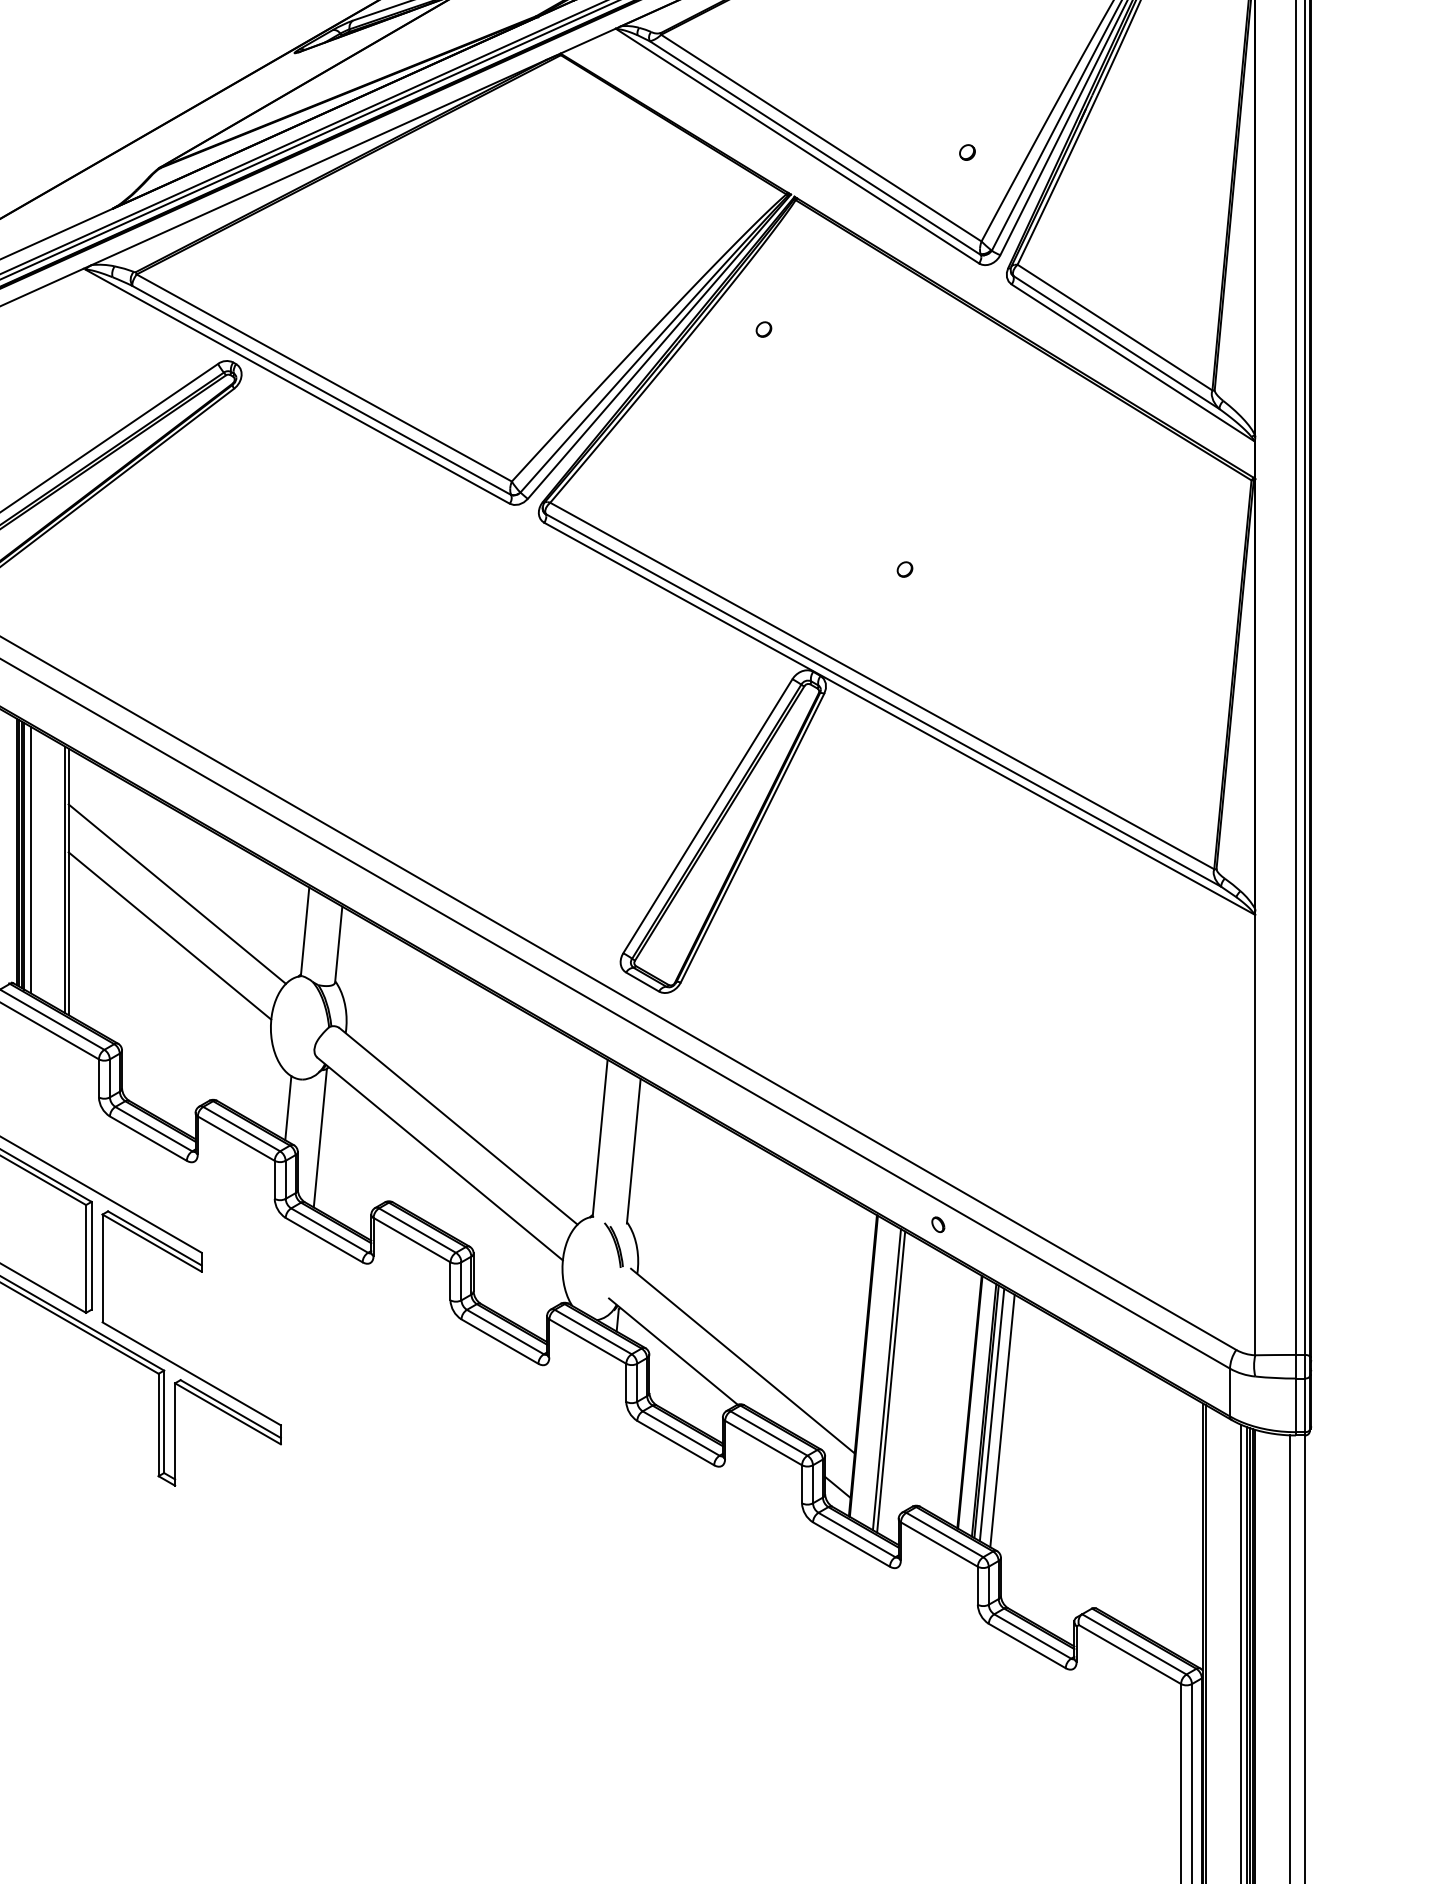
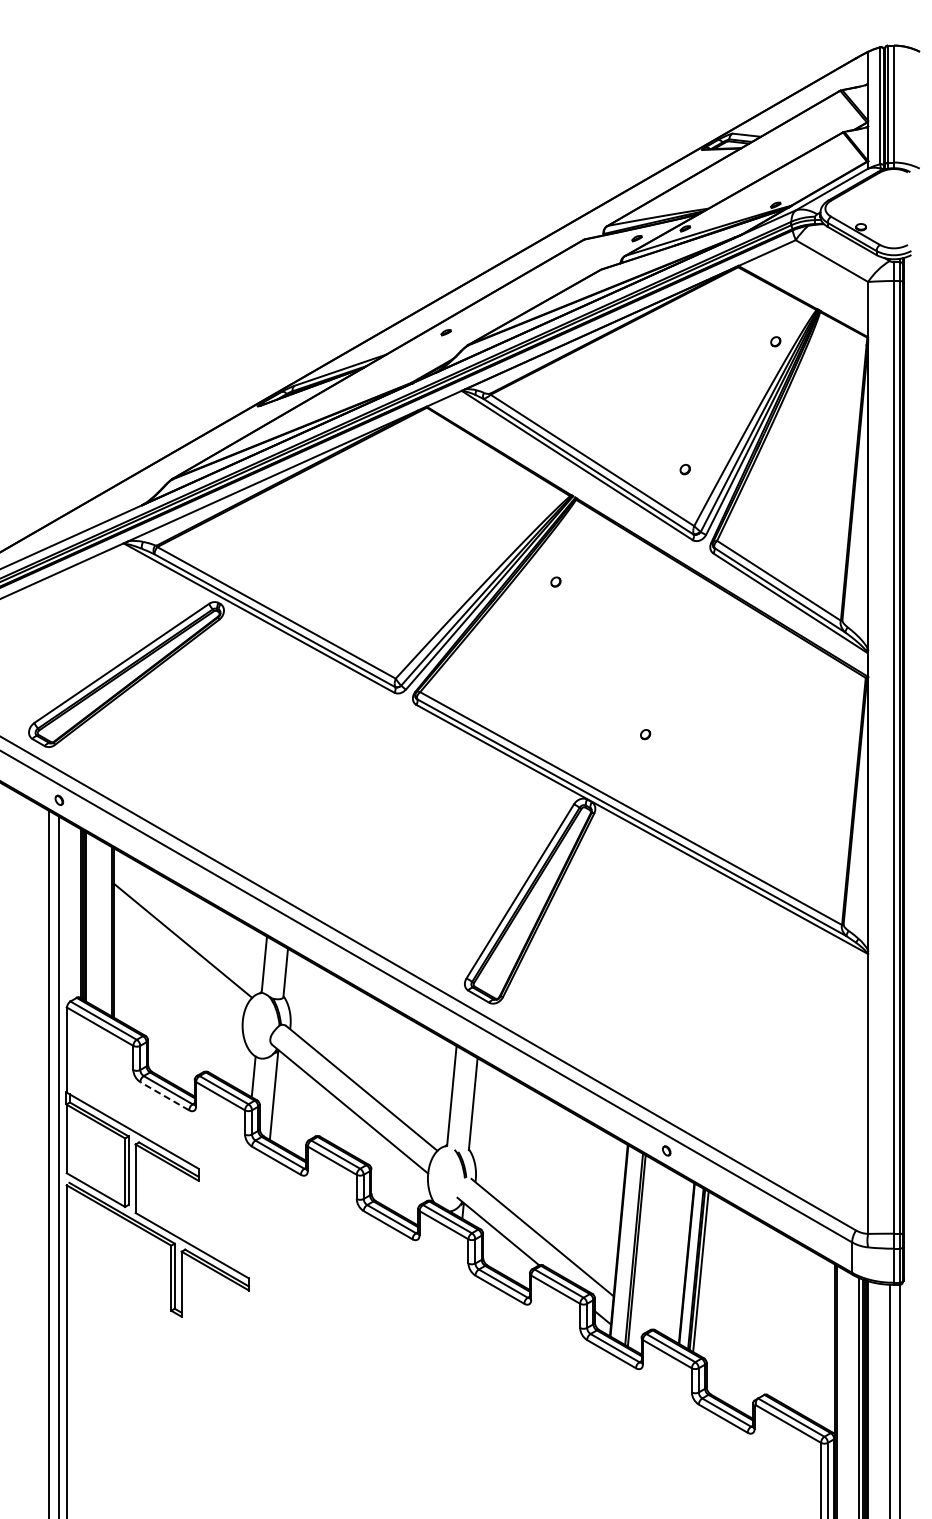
line: (31, 858) -> (90, 918), removed
line: (170, 936) -> (178, 967), removed
line: (147, 1137) -> (164, 1095), solid -> dashed
line: (1002, 1420) -> (707, 1275), removed

